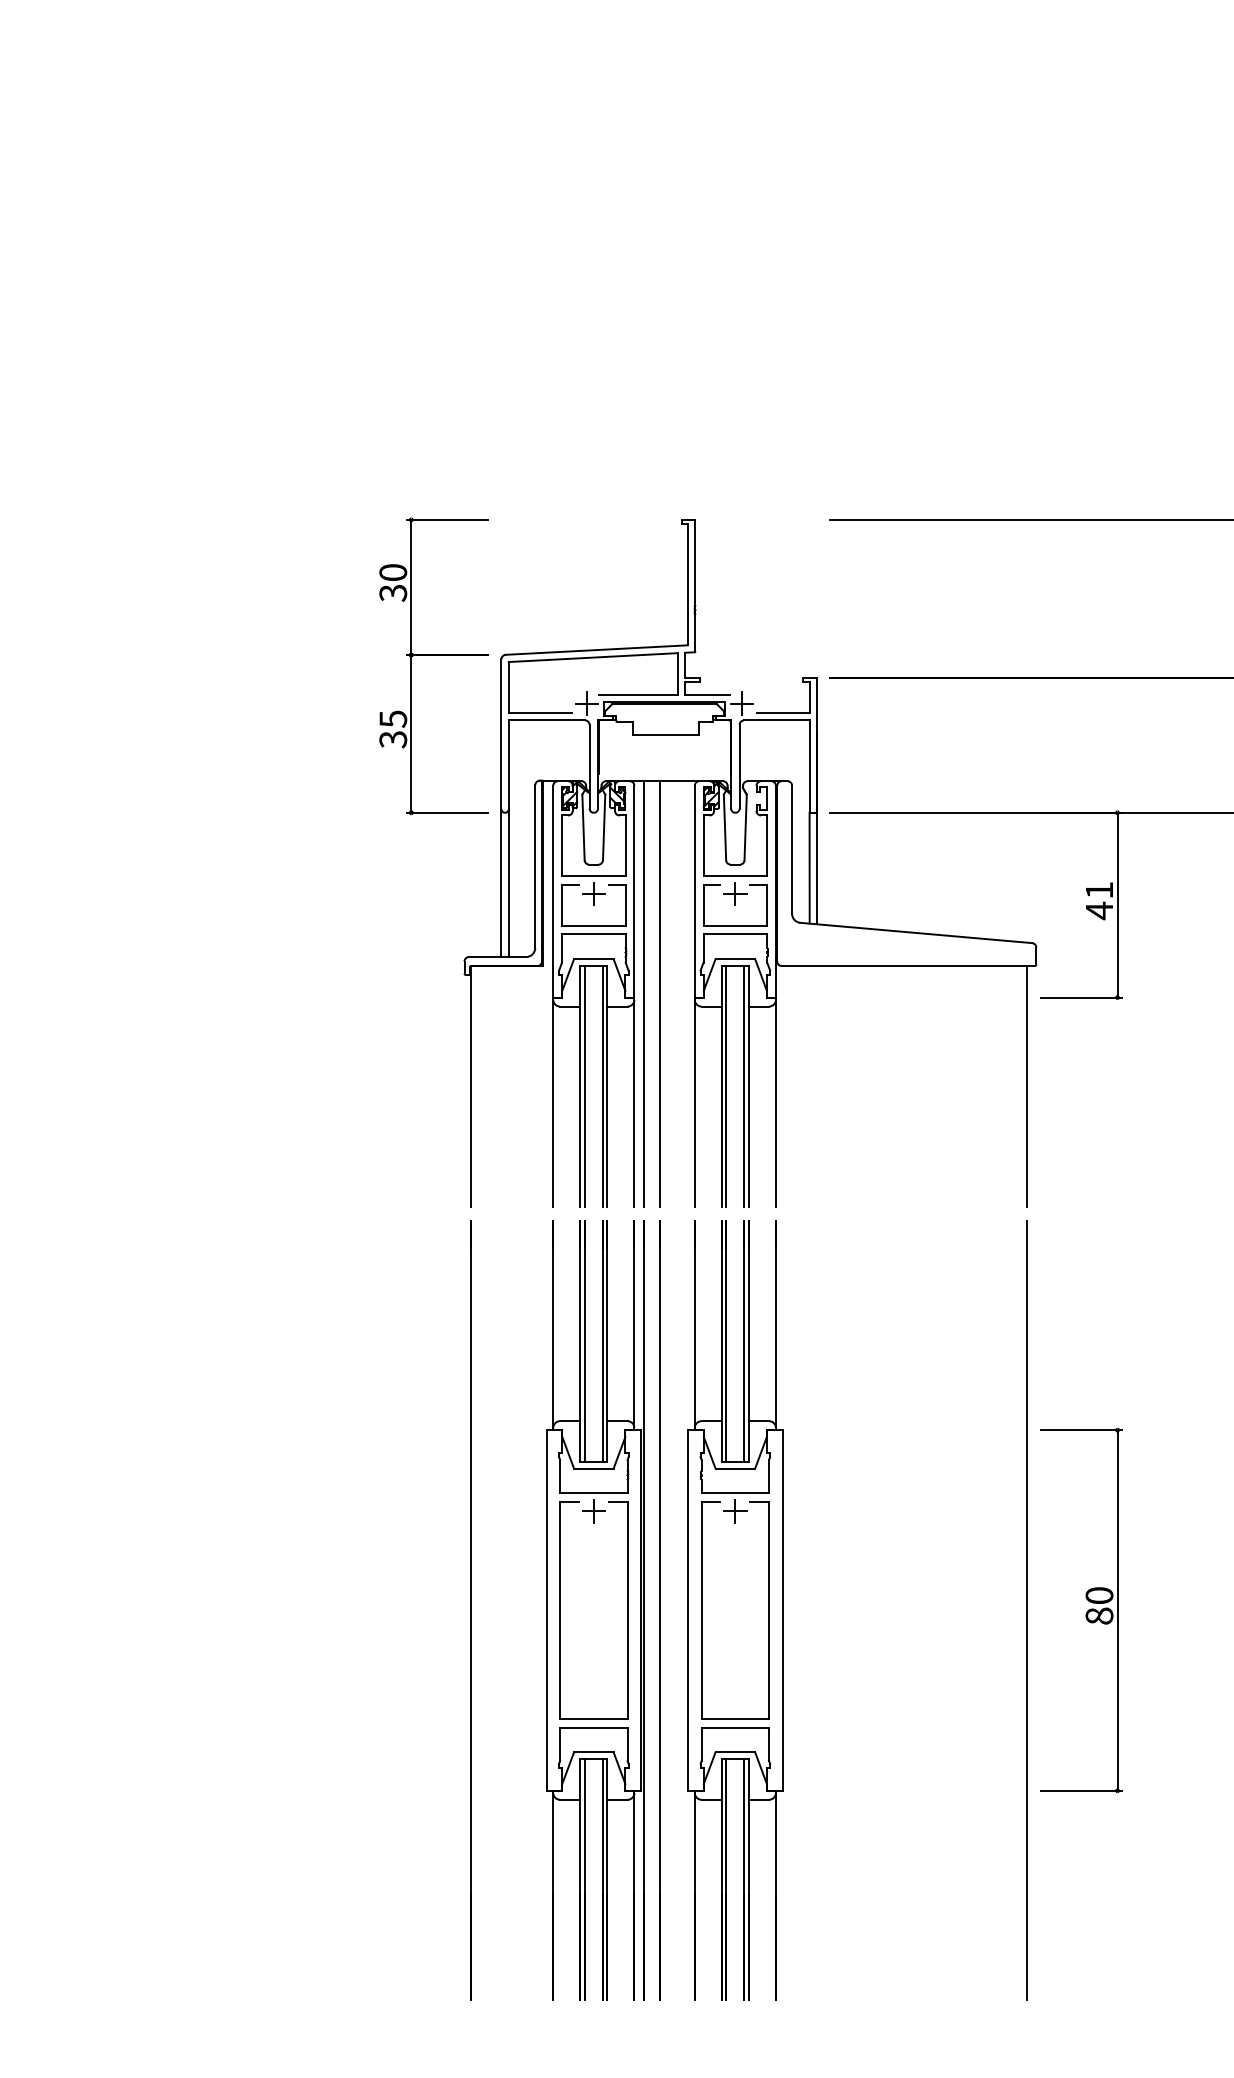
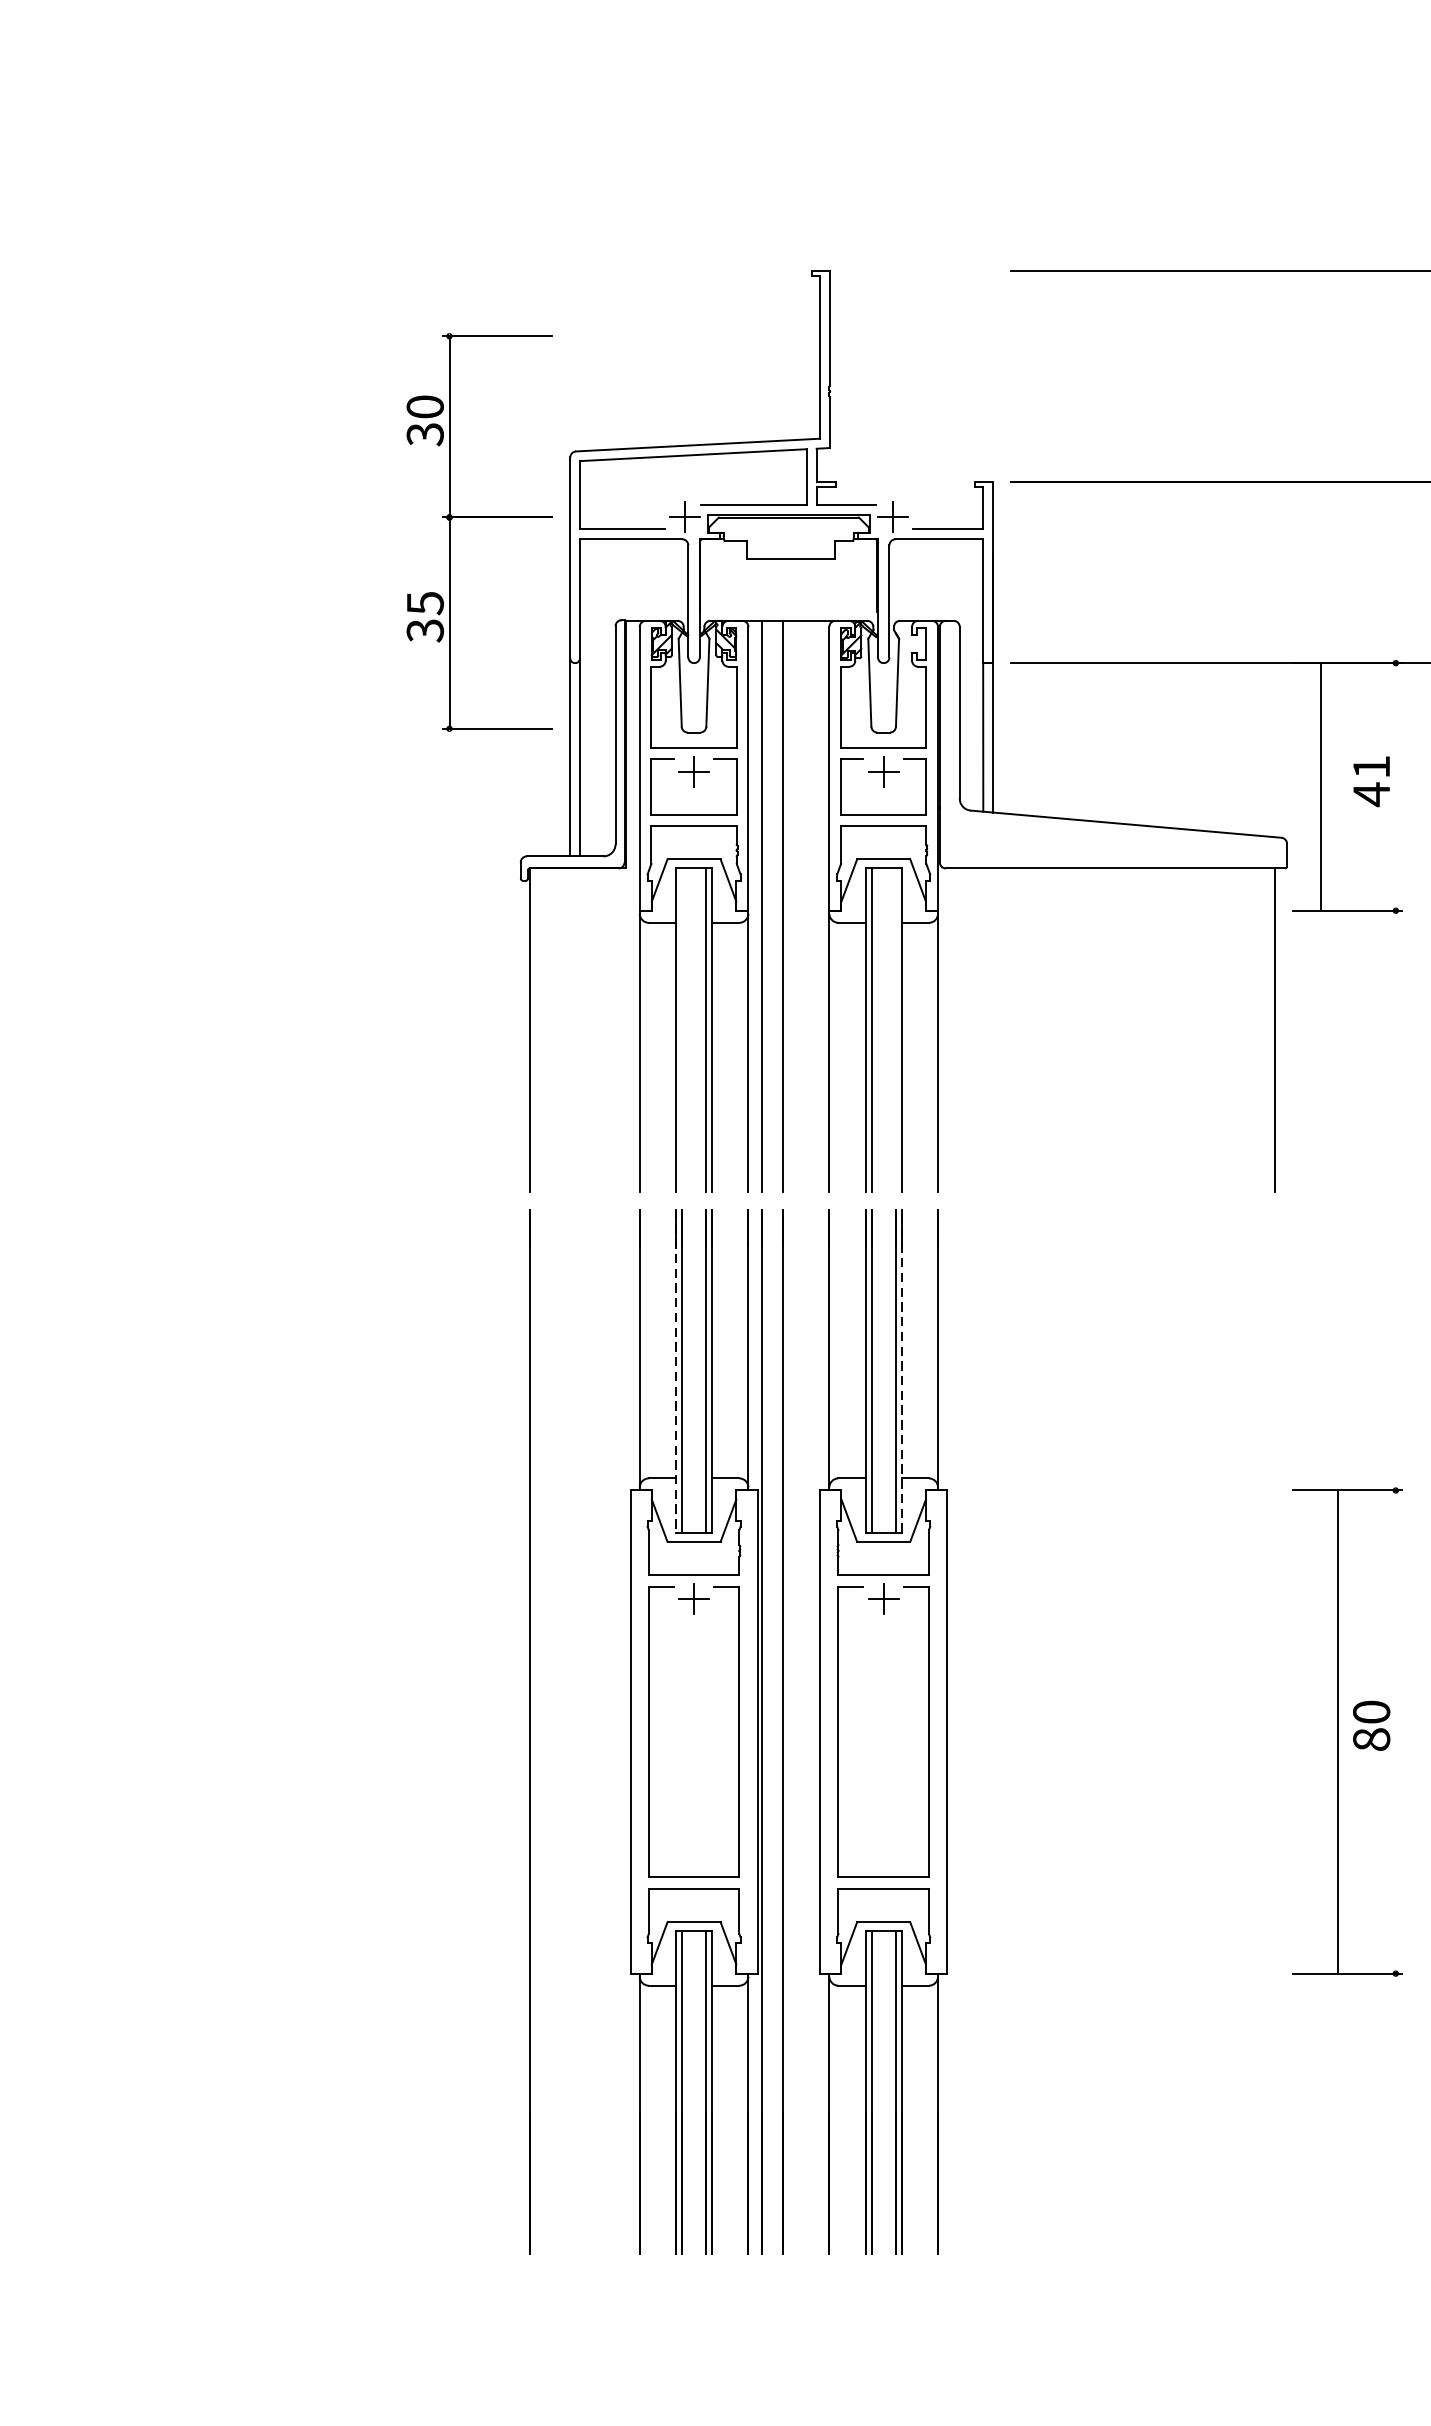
part: (433, 655) -> (479, 518), moved
line: (1117, 904) -> (1320, 786), moved
line: (584, 1086) -> (681, 1029), removed
line: (744, 1086) -> (895, 1029), removed
line: (580, 1341) -> (676, 1371), solid -> dashed
line: (748, 1341) -> (901, 1371), solid -> dashed
line: (1027, 1610) -> (1275, 1732), removed
line: (1117, 1610) -> (1338, 1732), moved

